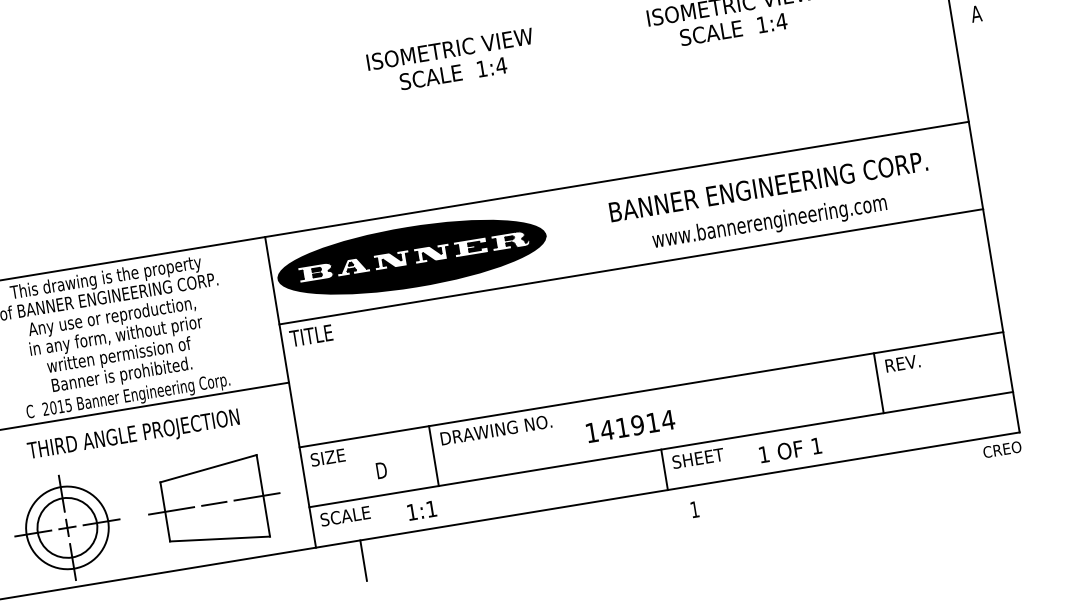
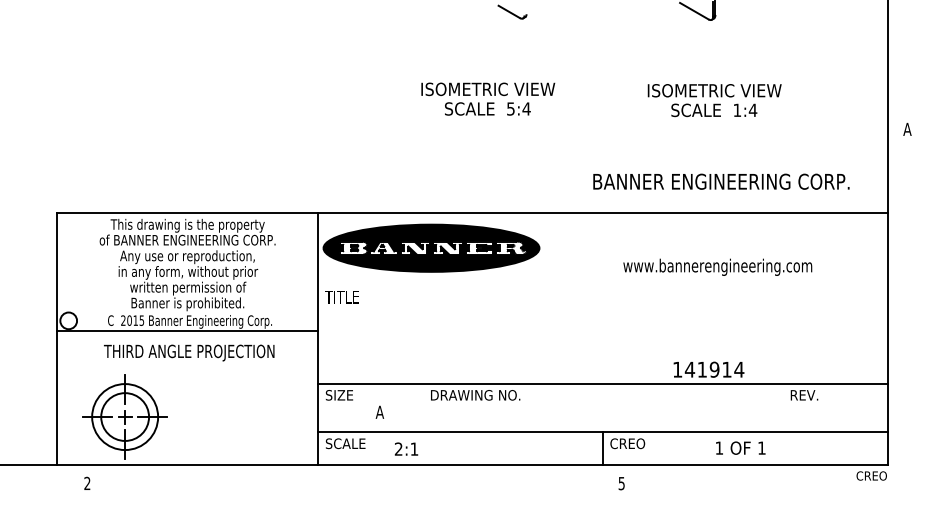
text: (481, 68) -> (510, 108), 1:4 -> 5:4
text: (768, 186) -> (721, 181), moved
line: (630, 267) -> (602, 284), removed
line: (878, 383) -> (782, 407), removed
text: (630, 426) -> (708, 369), moved
text: (790, 449) -> (740, 447), moved
line: (434, 455) -> (423, 407), removed
text: (697, 458) -> (630, 443), SHEET -> CREO
text: (380, 469) -> (379, 411), D -> A
part: (213, 503) -> (243, 416), removed
text: (694, 509) -> (621, 483), 1 -> 5
text: (411, 511) -> (398, 448), 1:1 -> 2:1
line: (363, 559) -> (354, 480), removed

